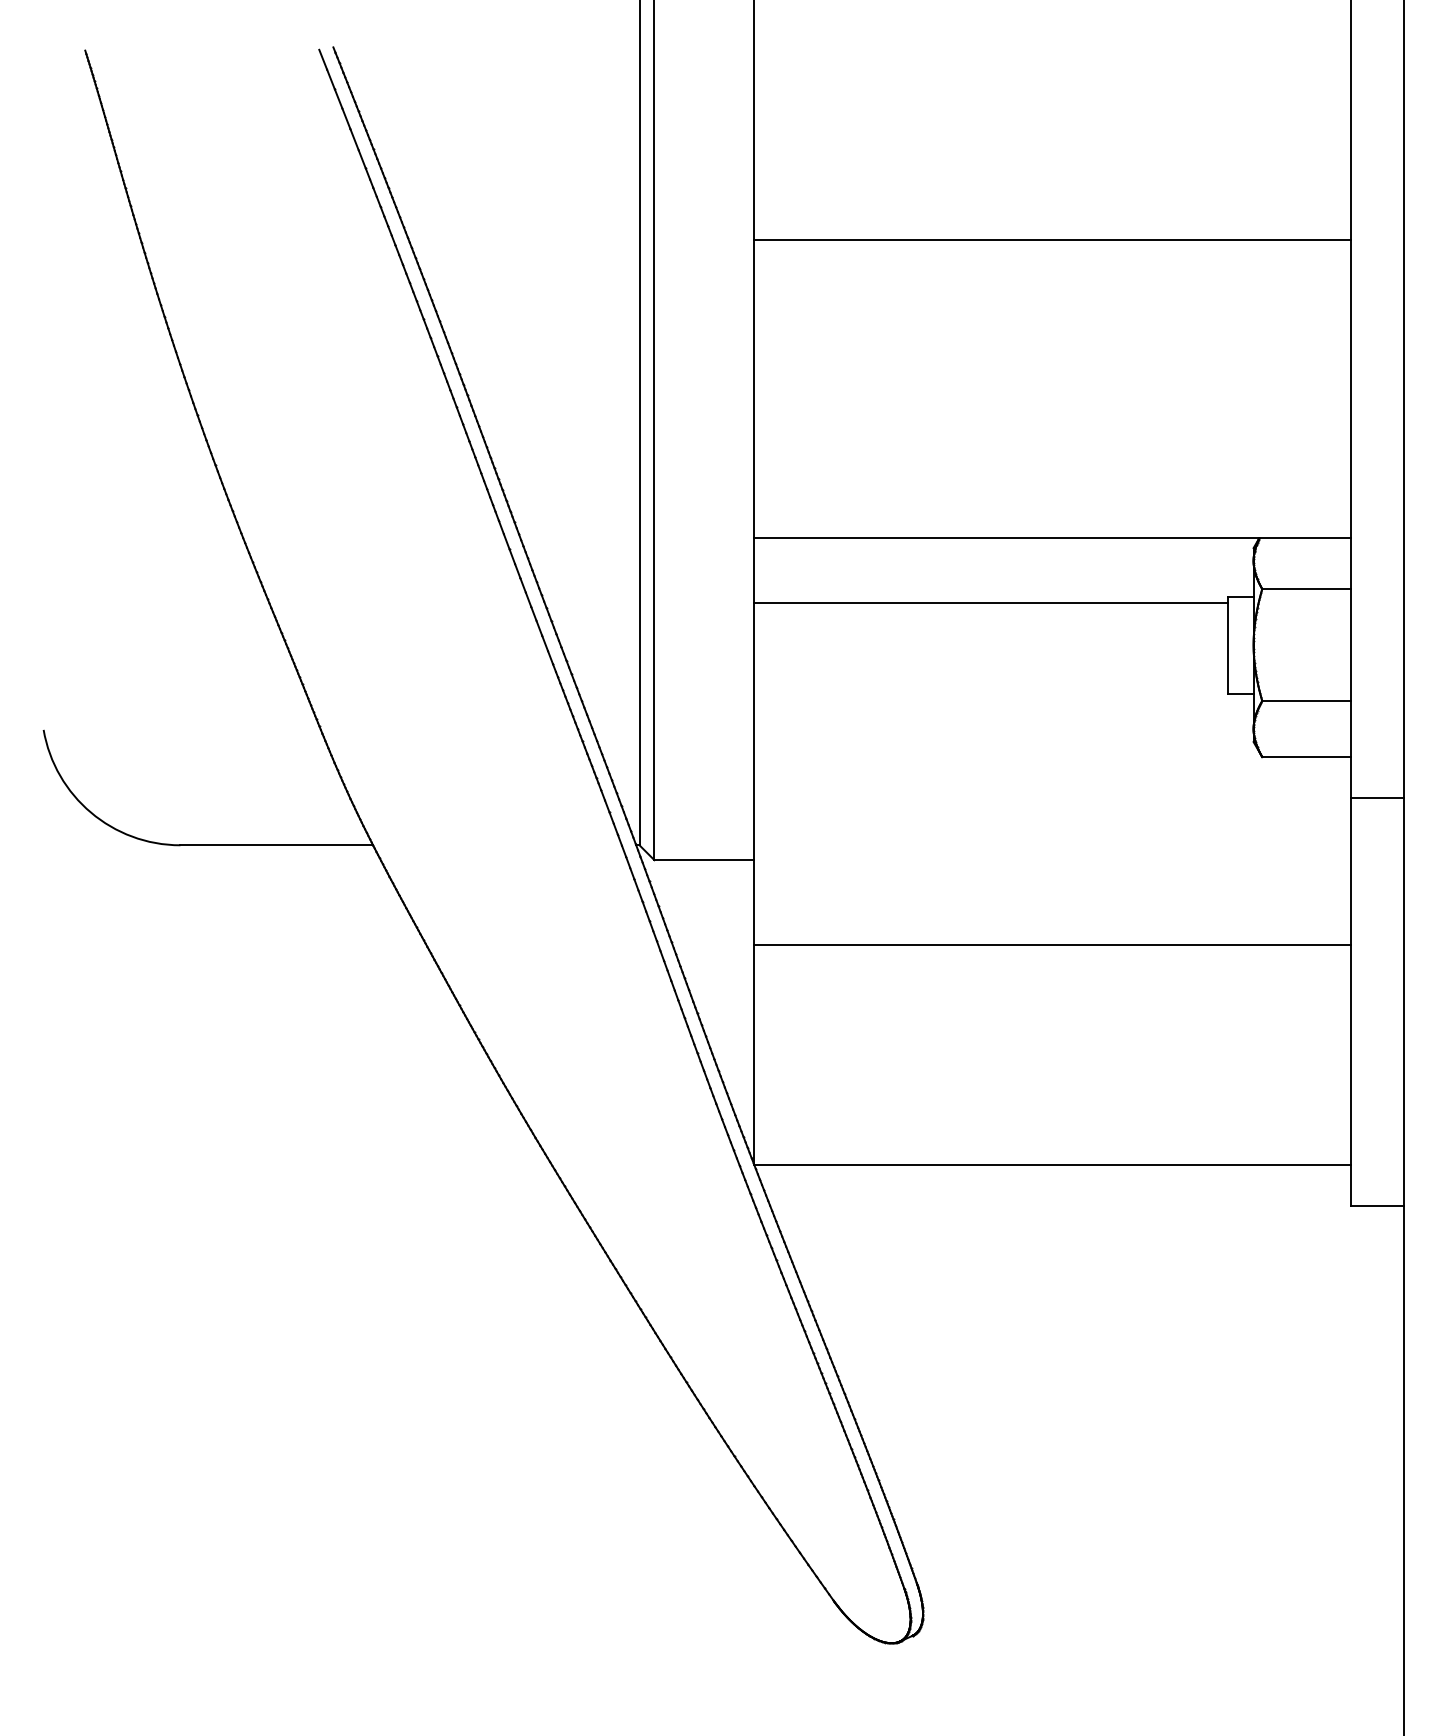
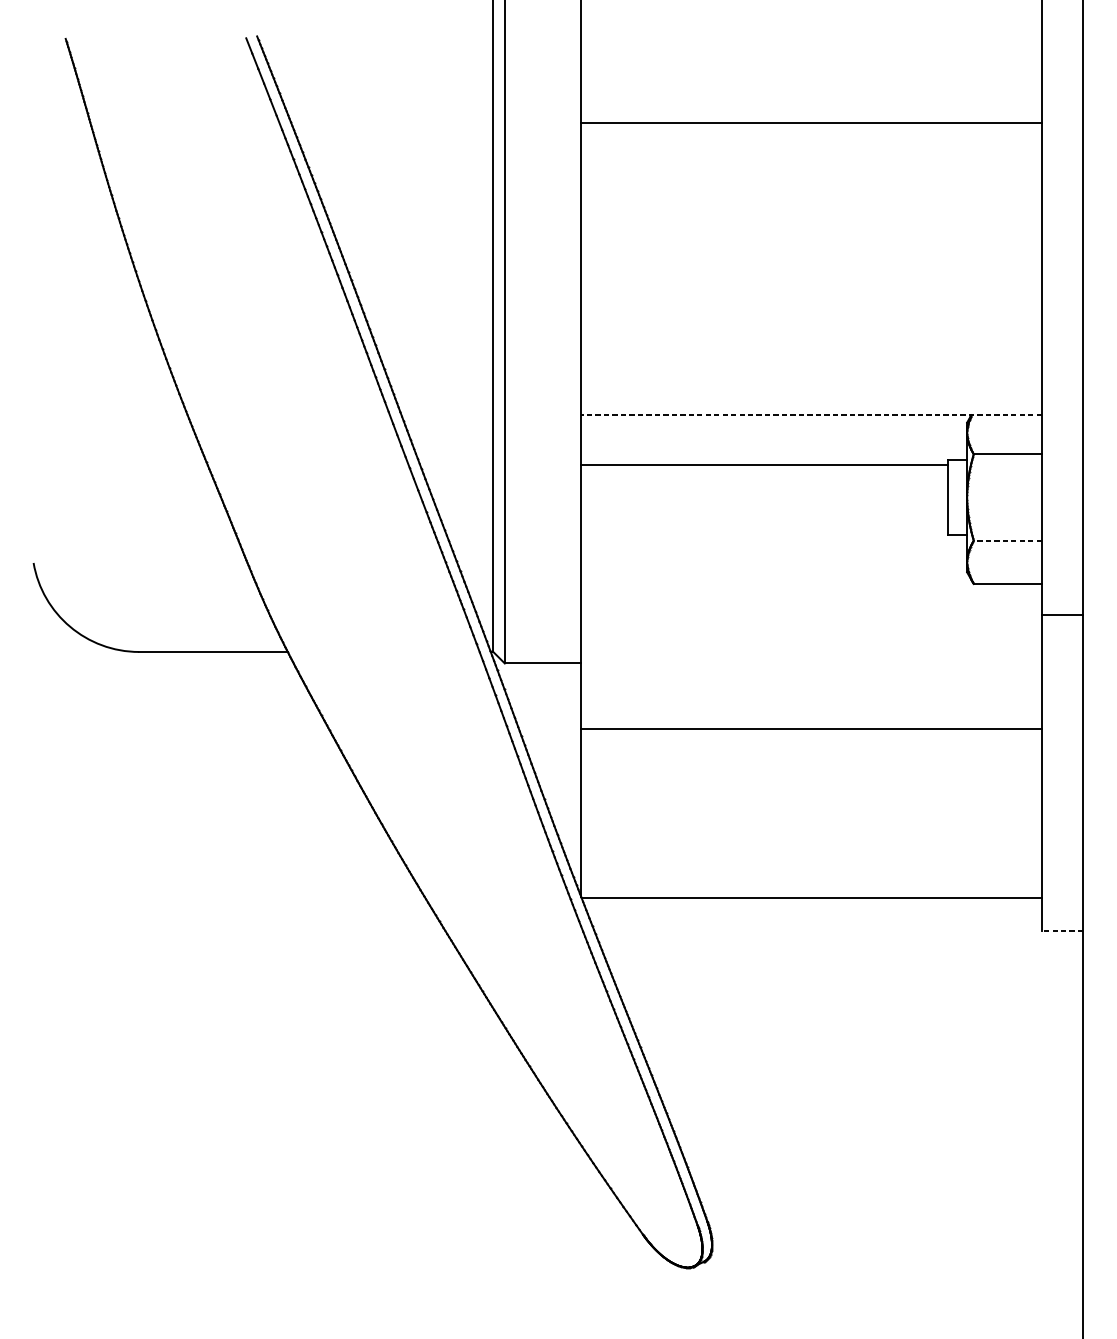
line: (1051, 240) -> (811, 123), moved
line: (1051, 538) -> (811, 415), solid -> dashed
line: (1305, 701) -> (1007, 541), solid -> dashed
line: (1377, 1206) -> (1062, 930), solid -> dashed

